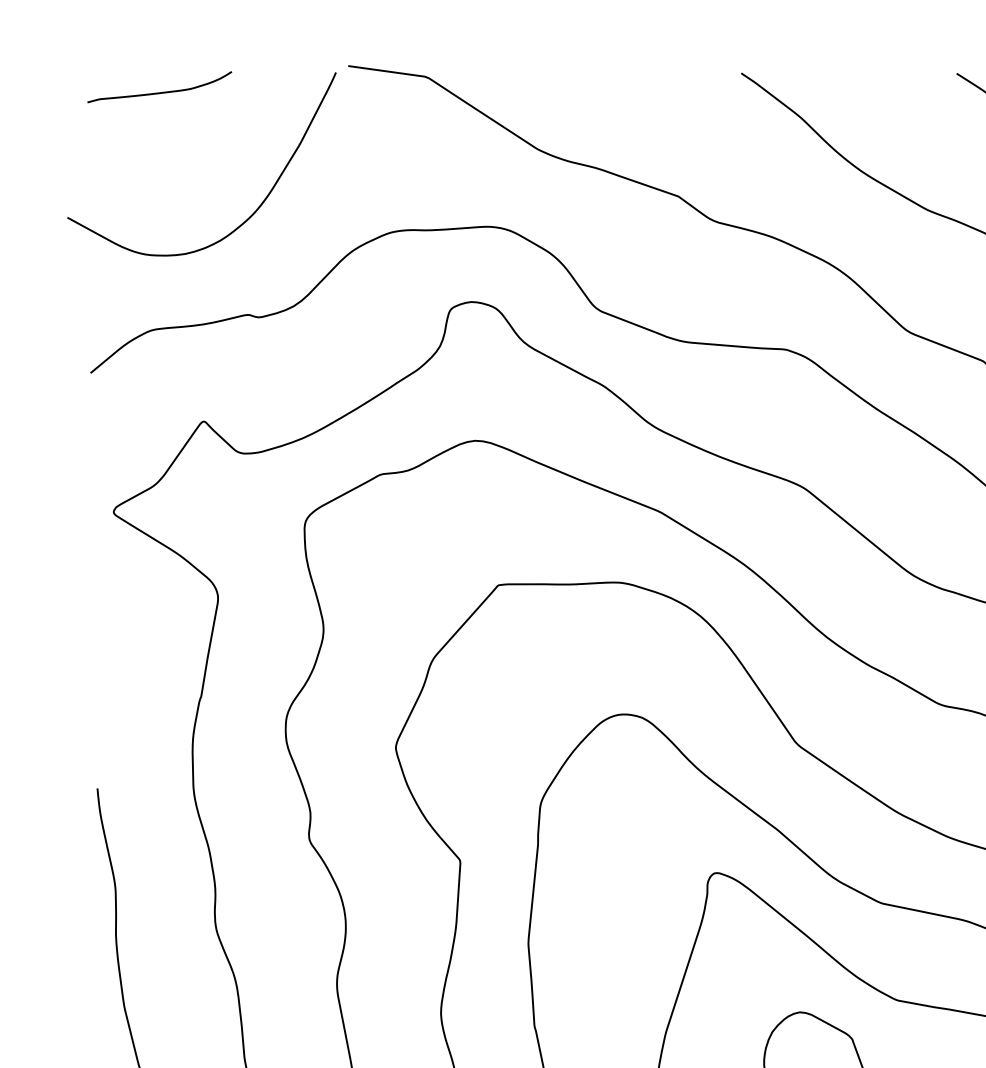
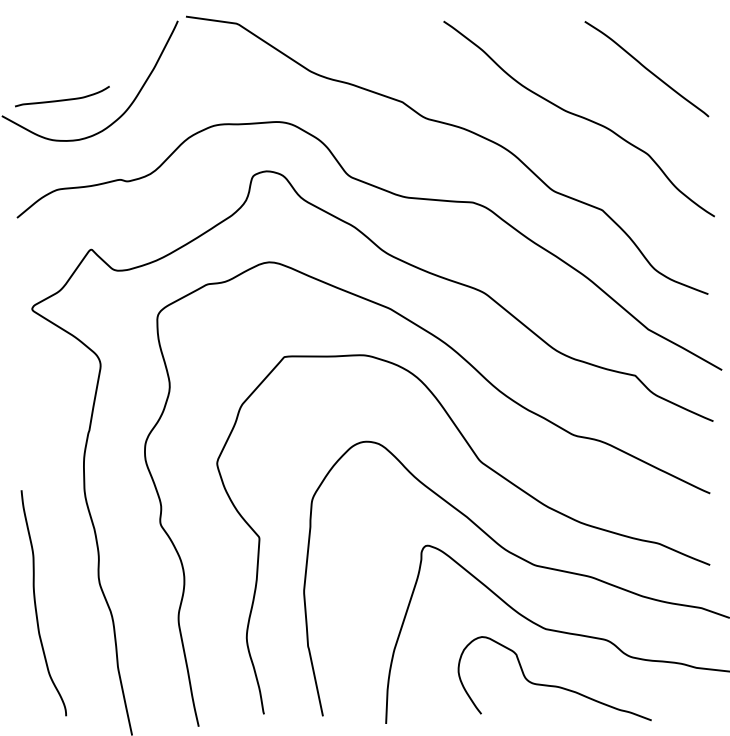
curve: (159, 91) -> (62, 99), moved

